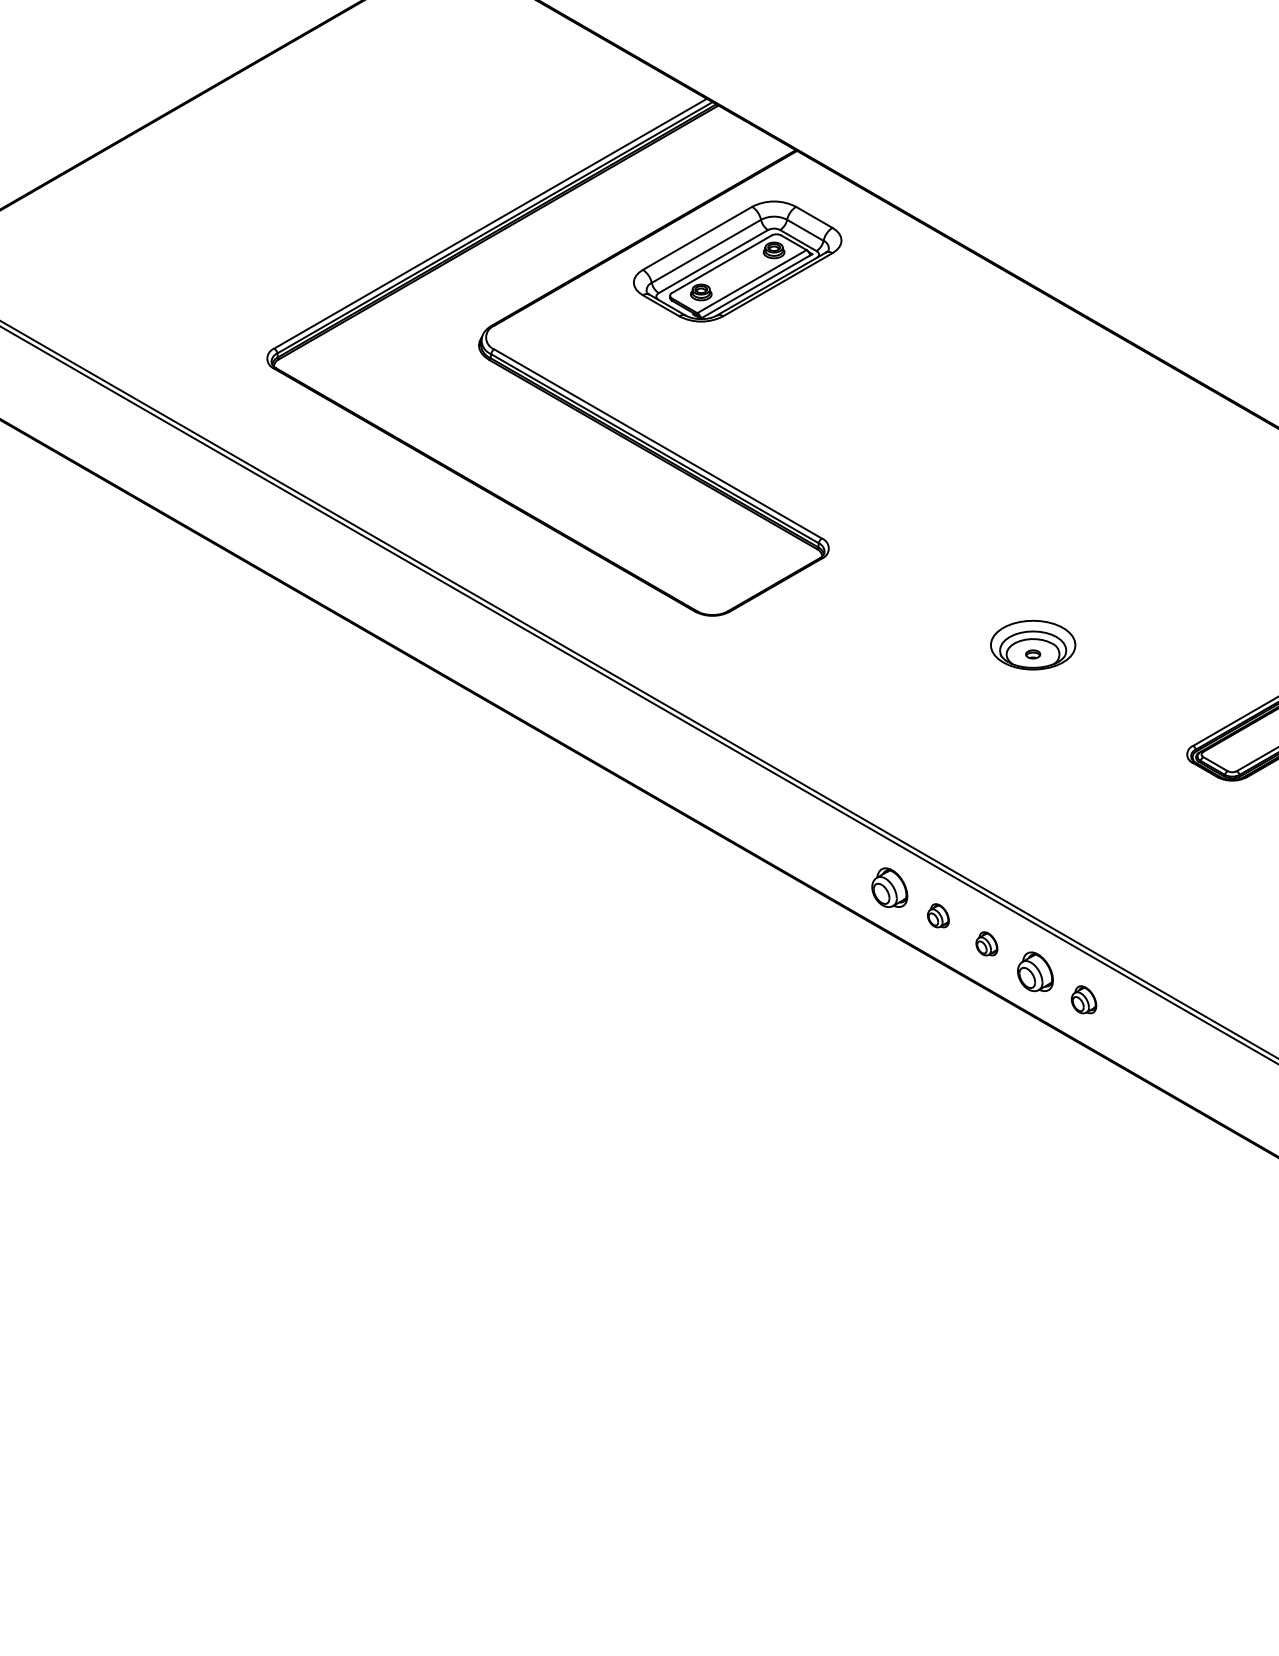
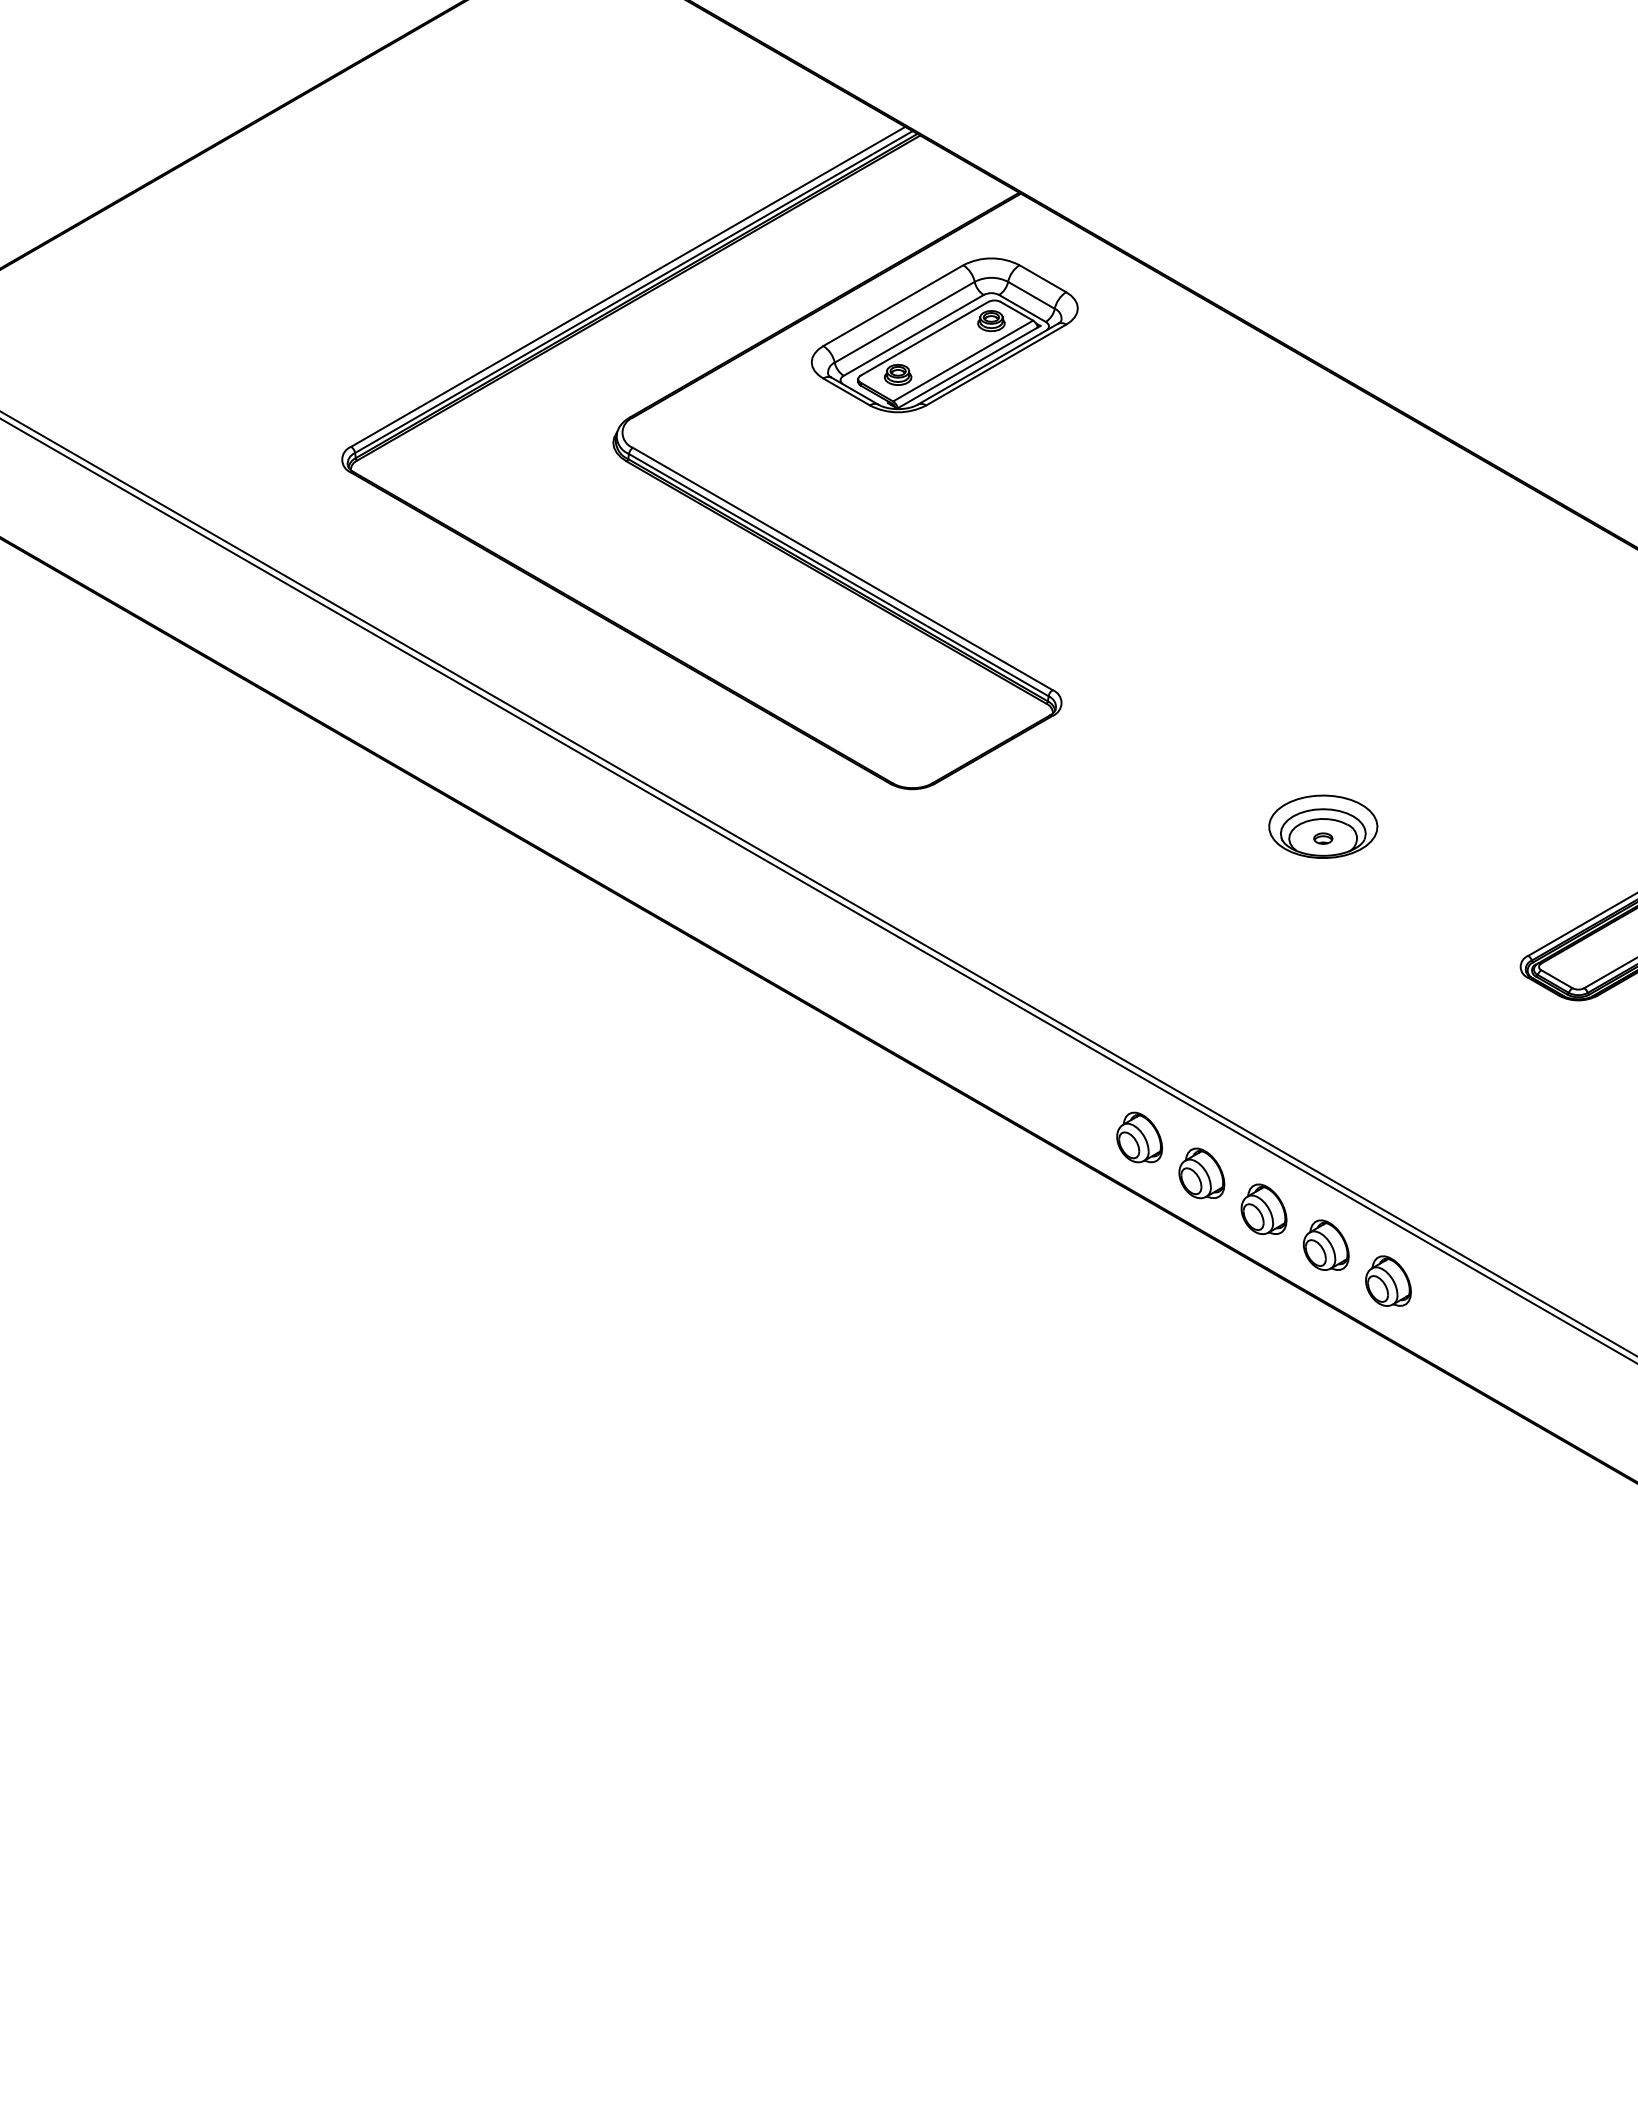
part: (938, 915) -> (1201, 1173), size x1.67
part: (986, 943) -> (1263, 1209), size x1.67
part: (1084, 999) -> (1388, 1280), size x1.43

